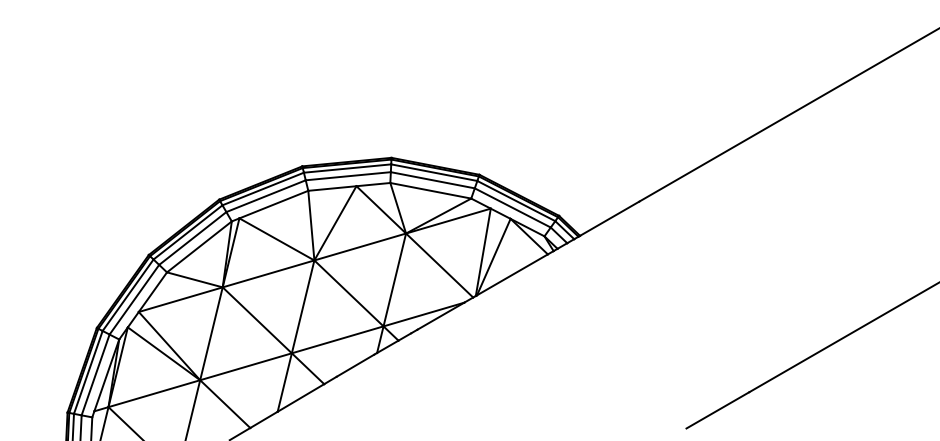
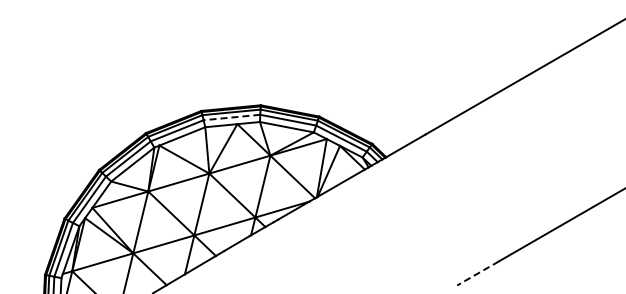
line: (347, 176) -> (231, 117), solid -> dashed
line: (717, 410) -> (477, 273), solid -> dashed

